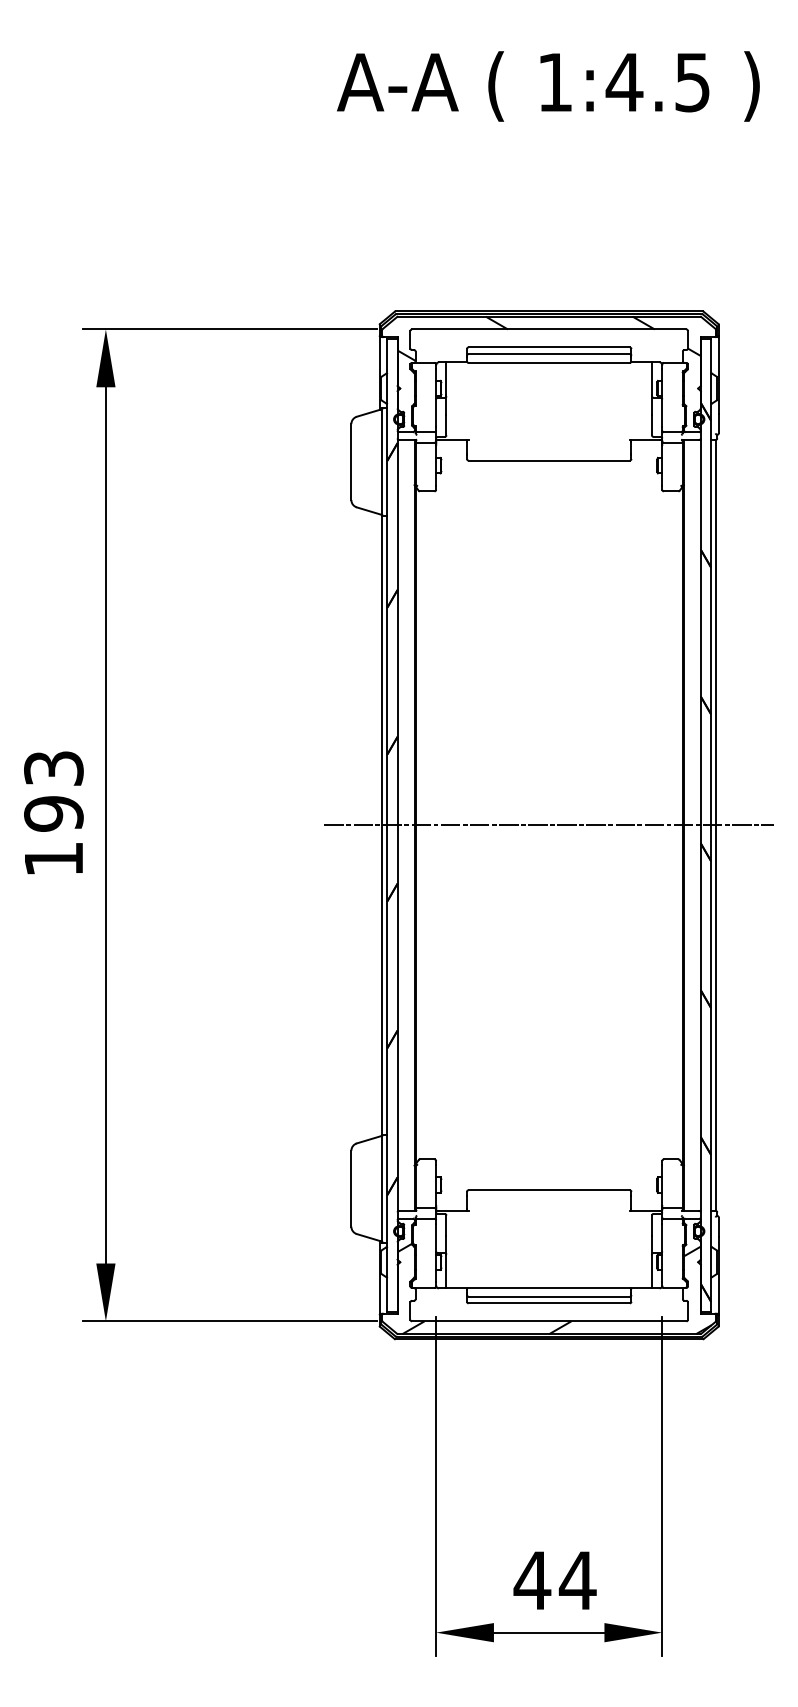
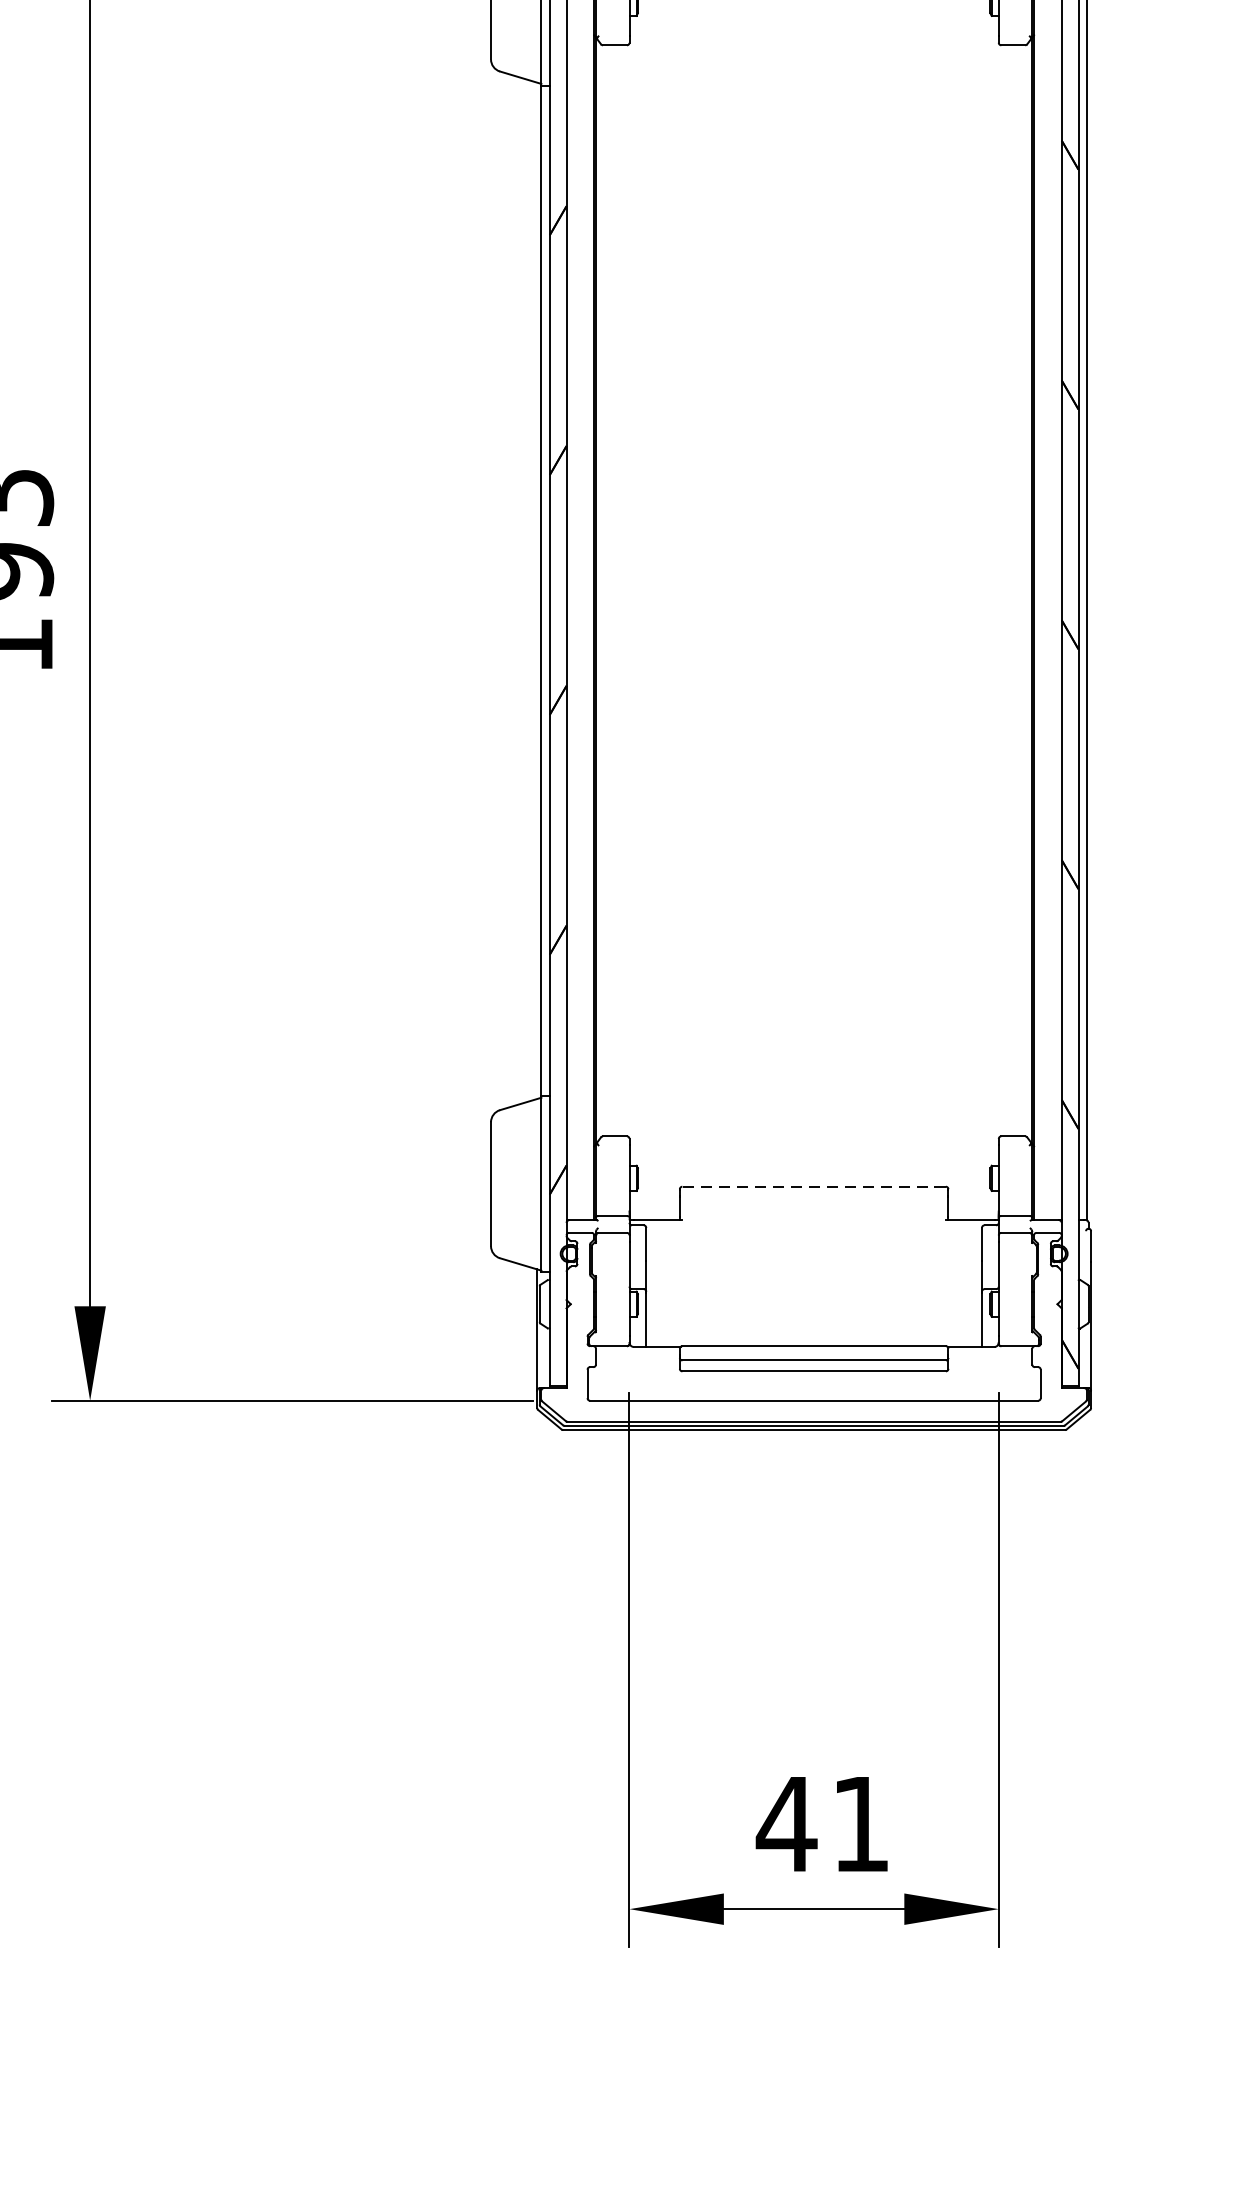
line: (549, 825) -> (814, 590), removed
line: (549, 1190) -> (814, 1187), solid -> dashed
hatch: (554, 1288) -> (822, 1347), removed
text: (577, 1580) -> (860, 1823), 44 -> 41

